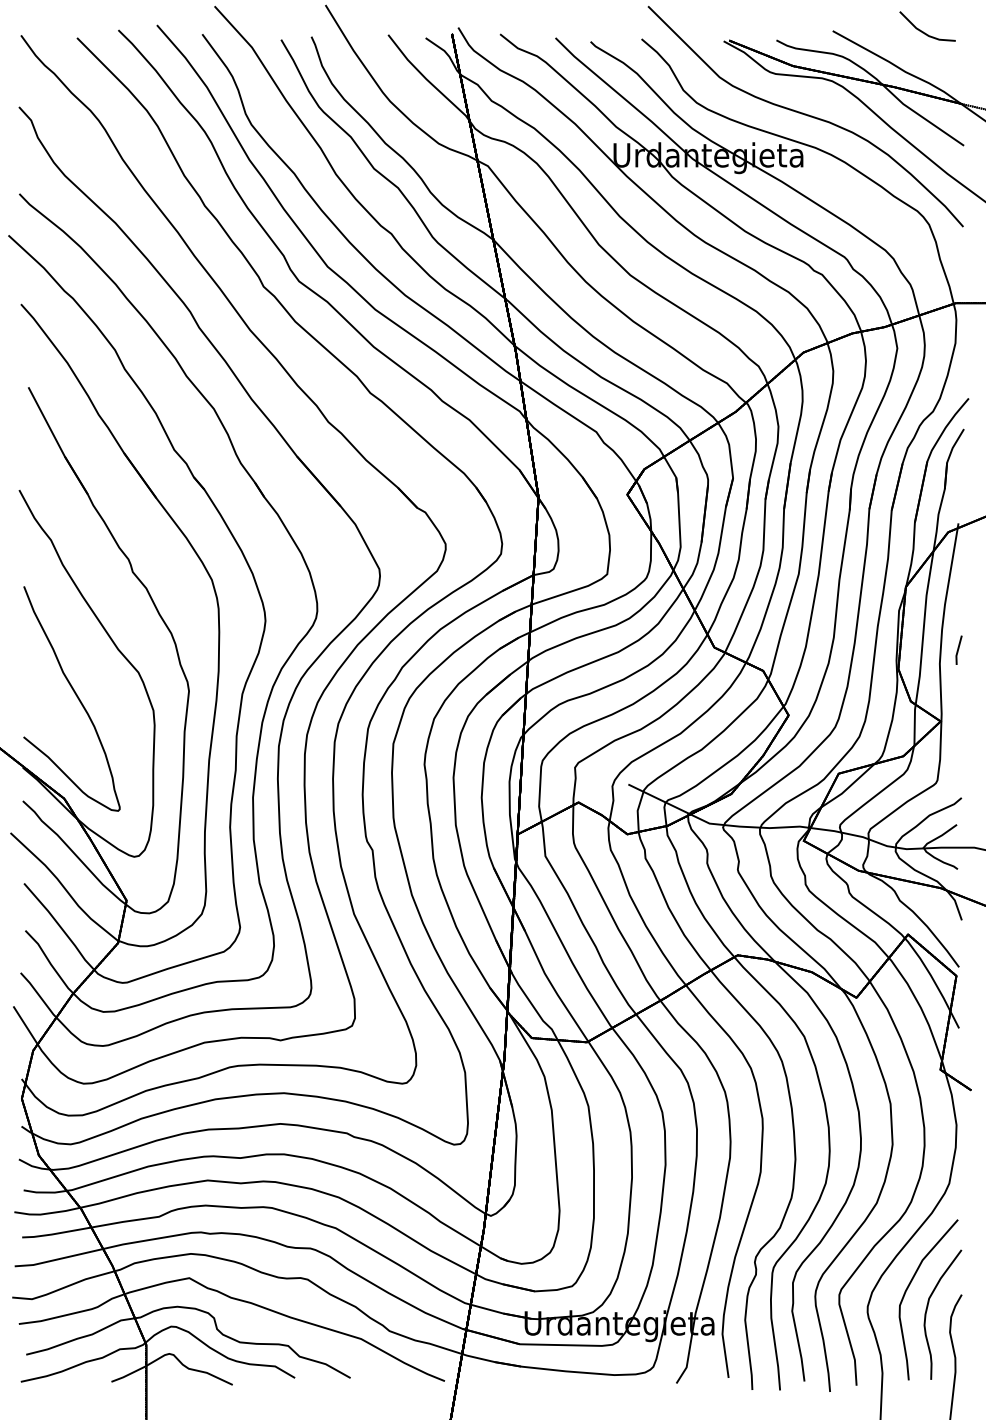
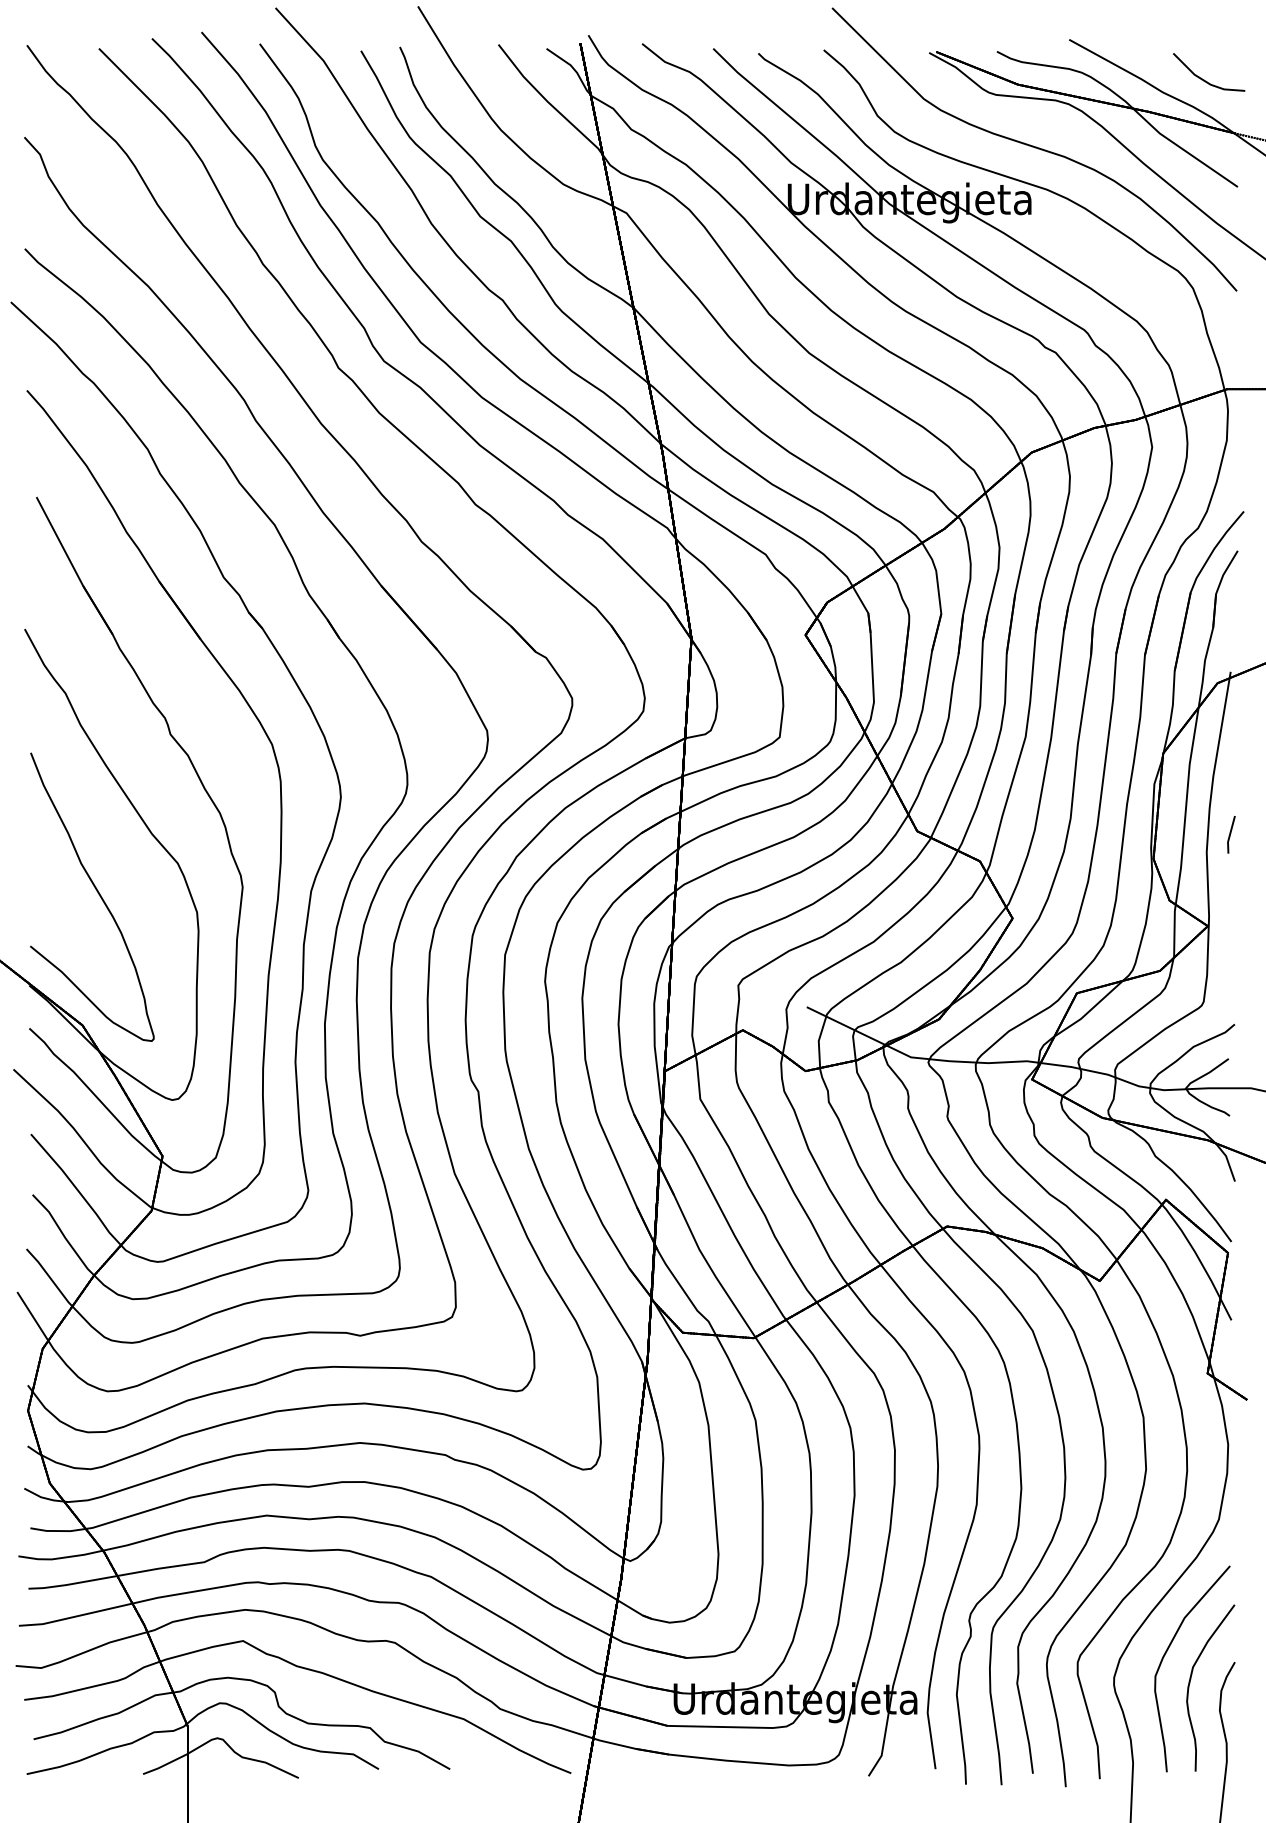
part: (925, 32) -> (1206, 80), moved

